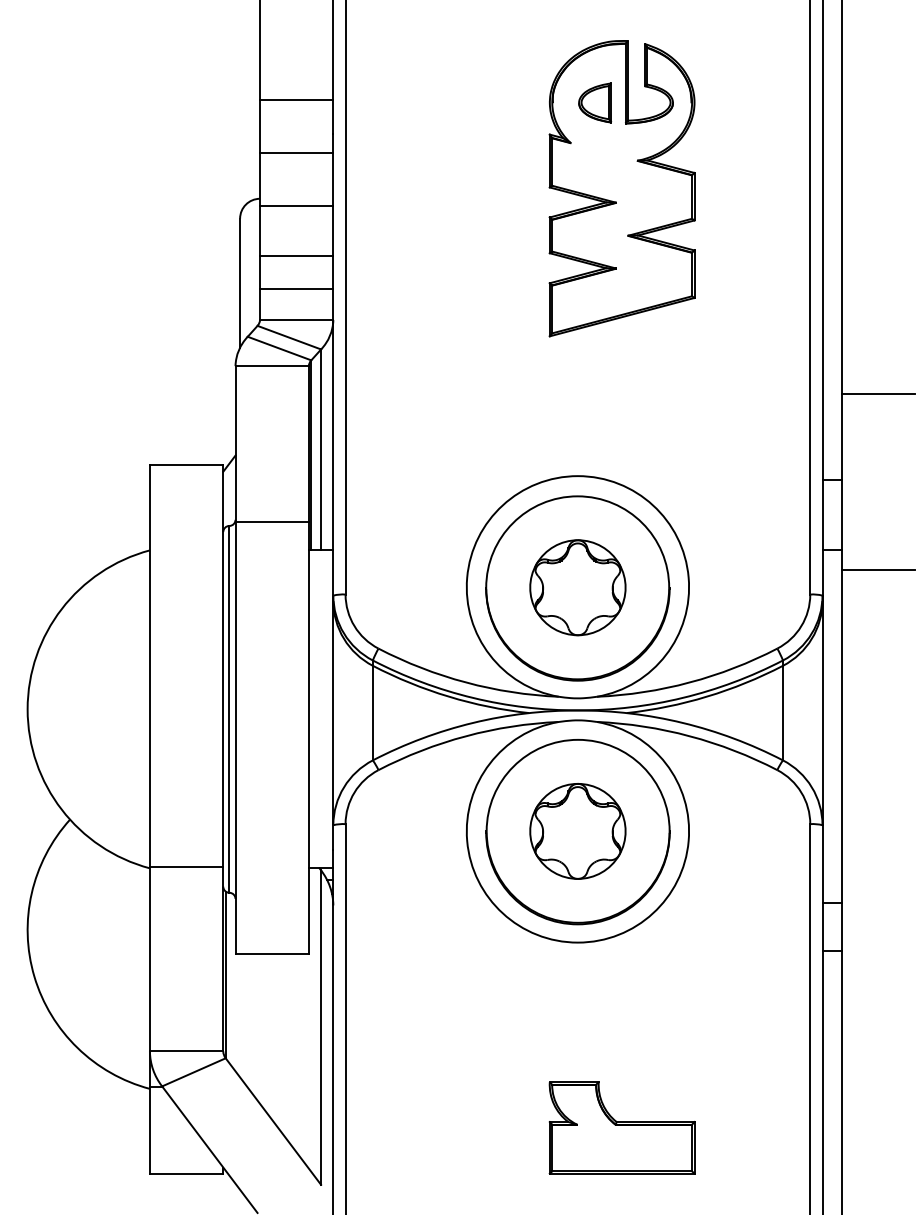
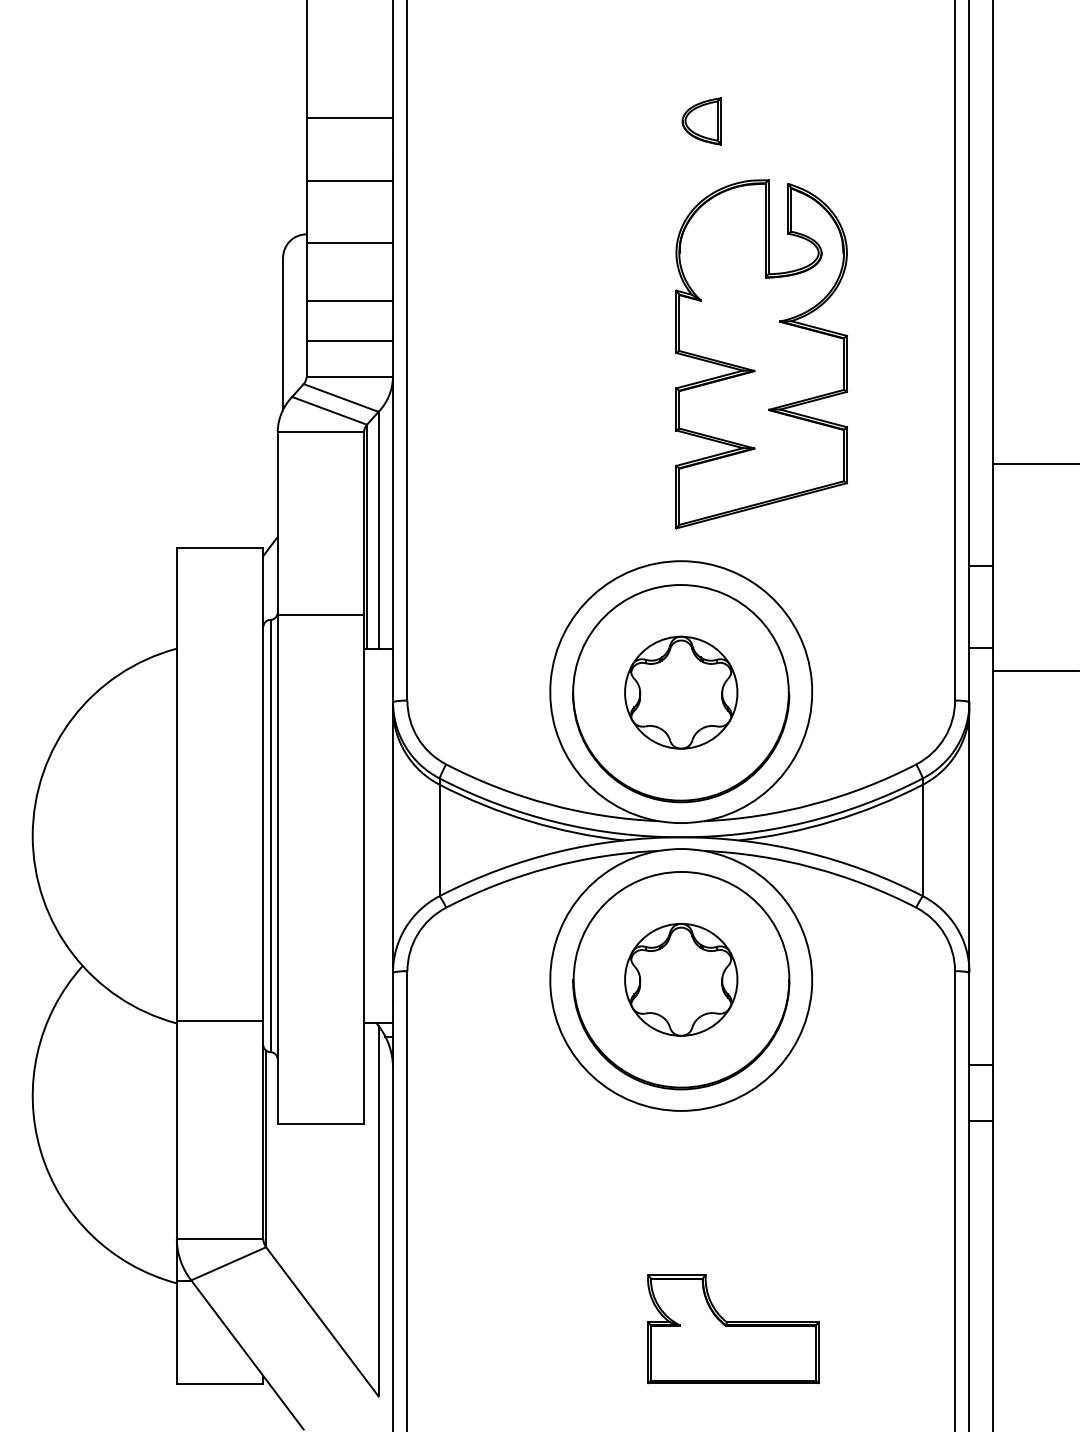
part: (621, 188) -> (760, 354), moved

